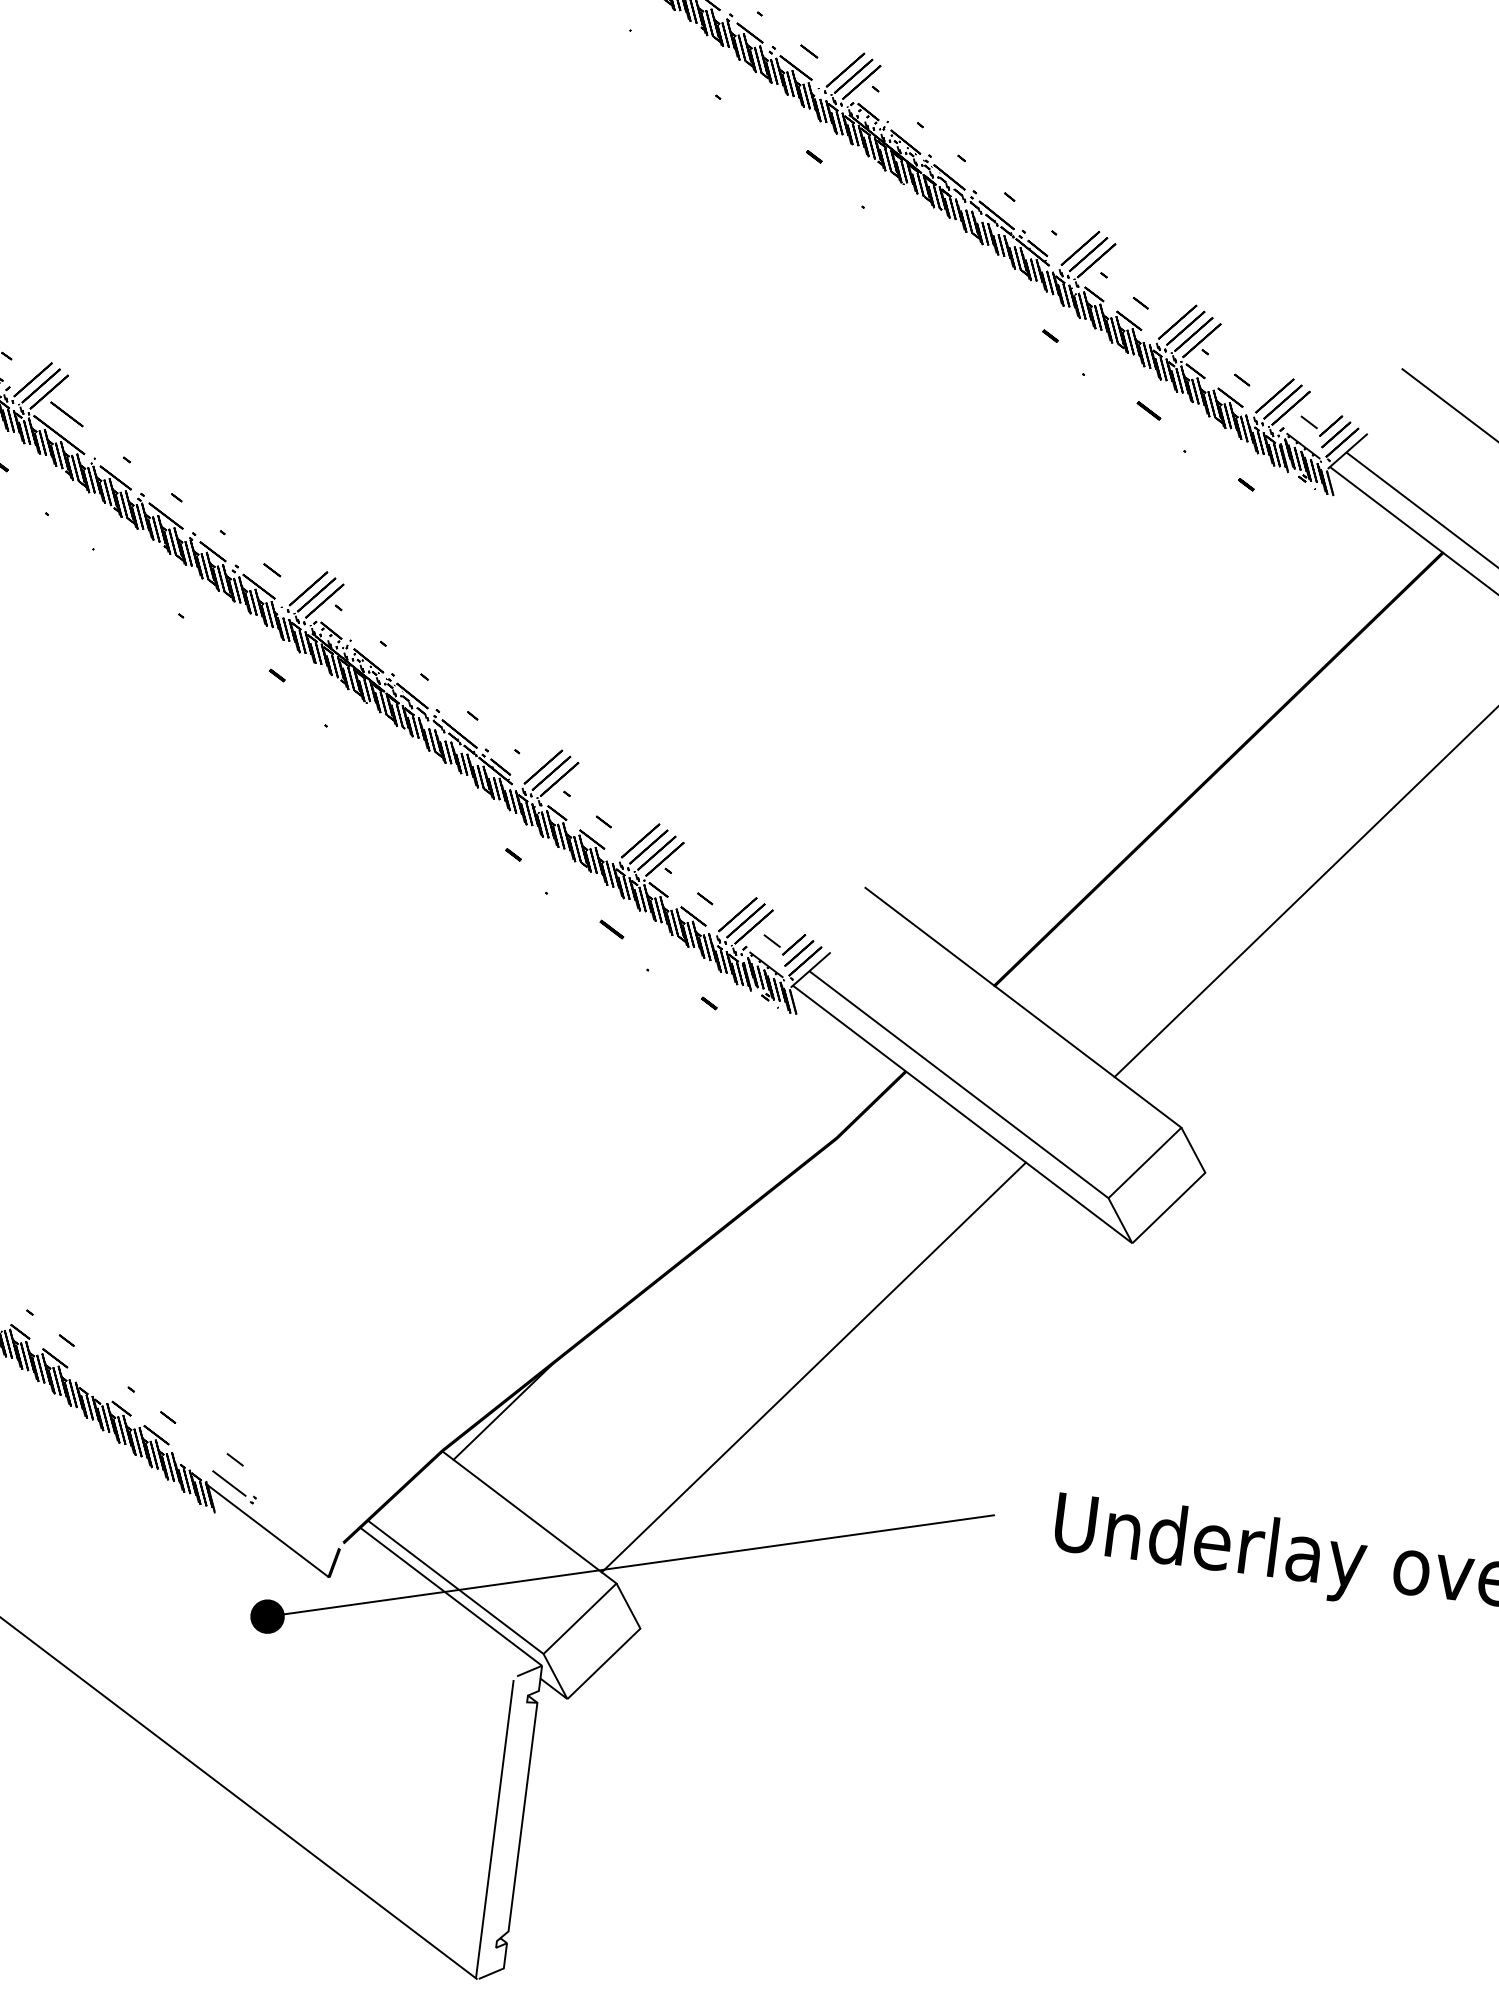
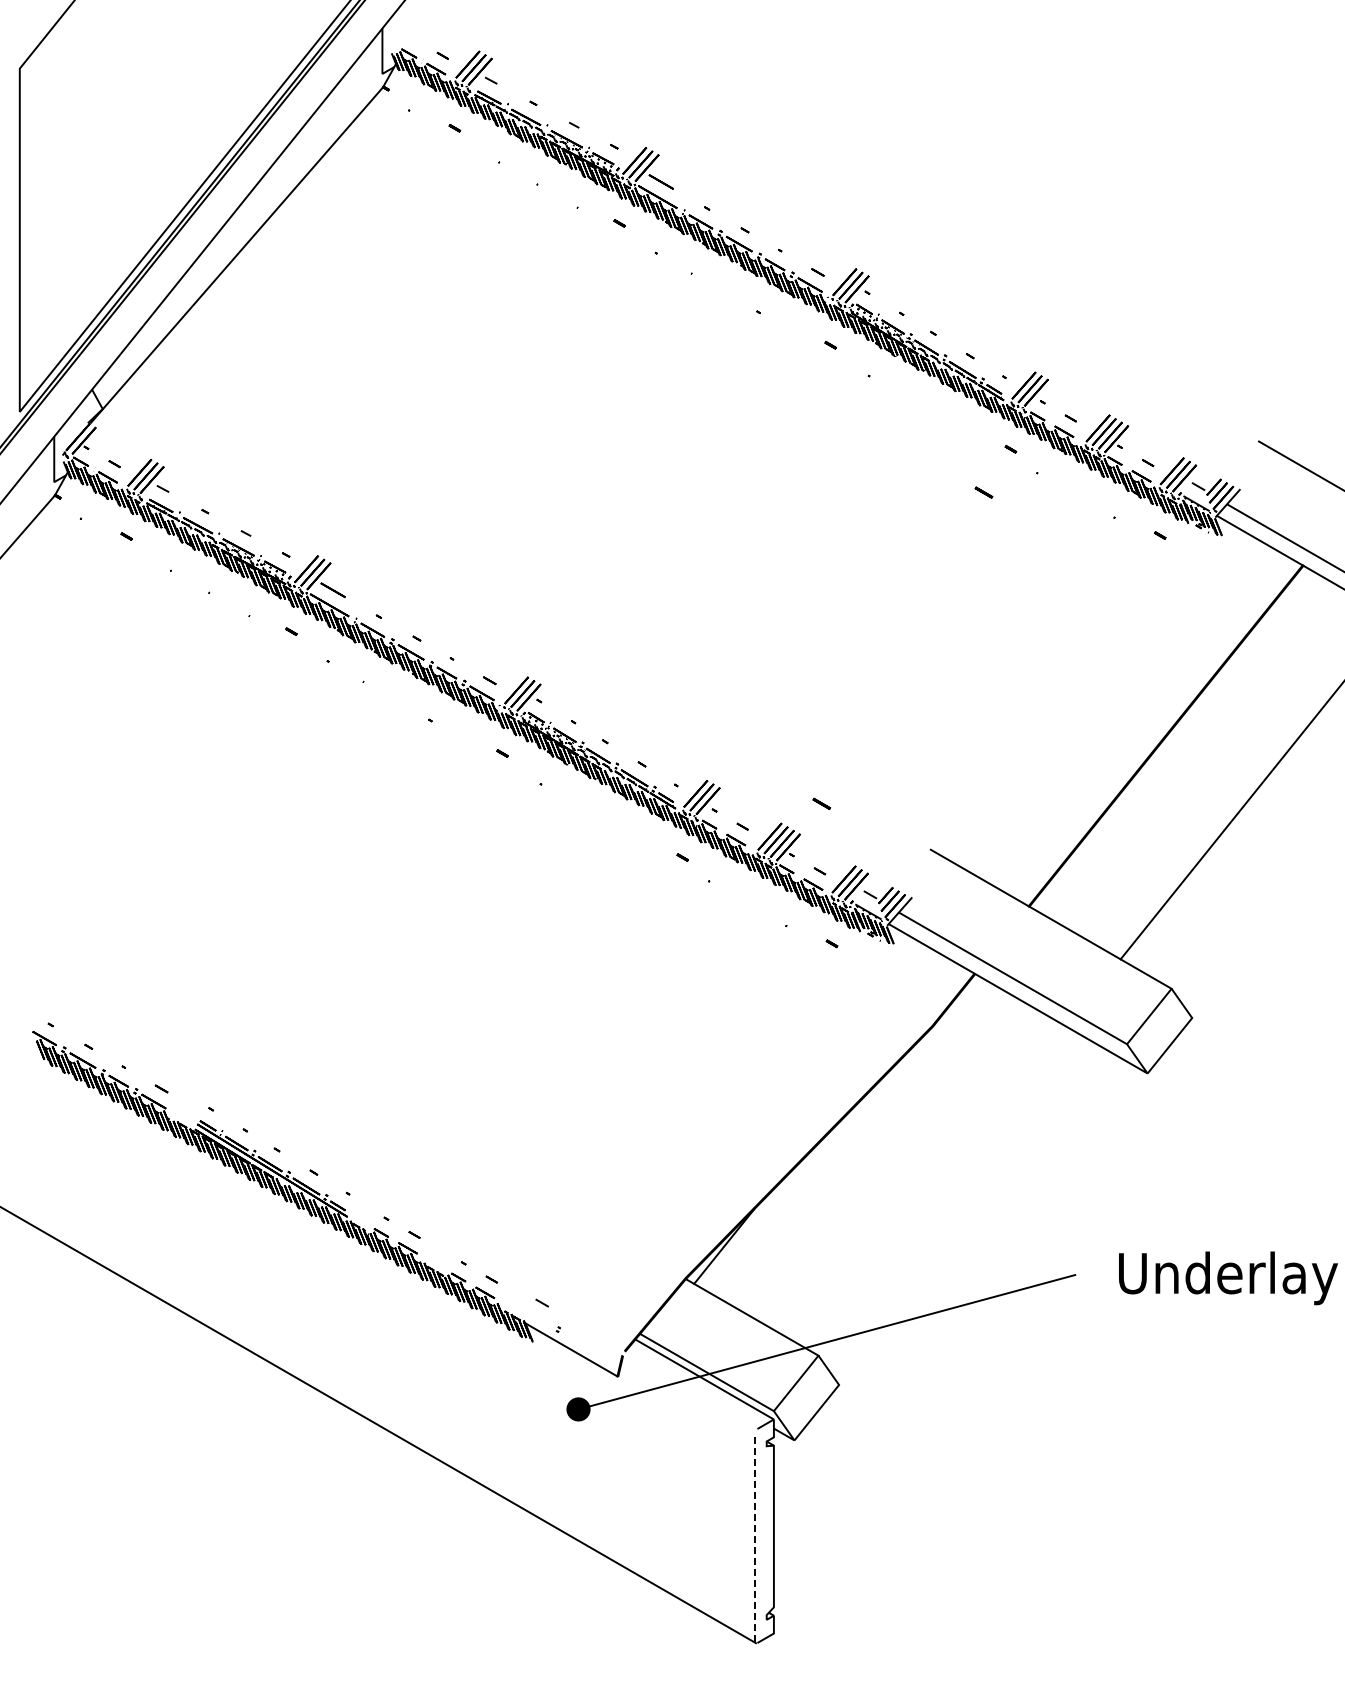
line: (1148, 410) -> (983, 492), moved
line: (611, 928) -> (821, 803), moved
line: (813, 1366) -> (936, 1187), removed
line: (228, 1483) -> (539, 1320), removed
line: (494, 1829) -> (755, 1537), solid -> dashed

